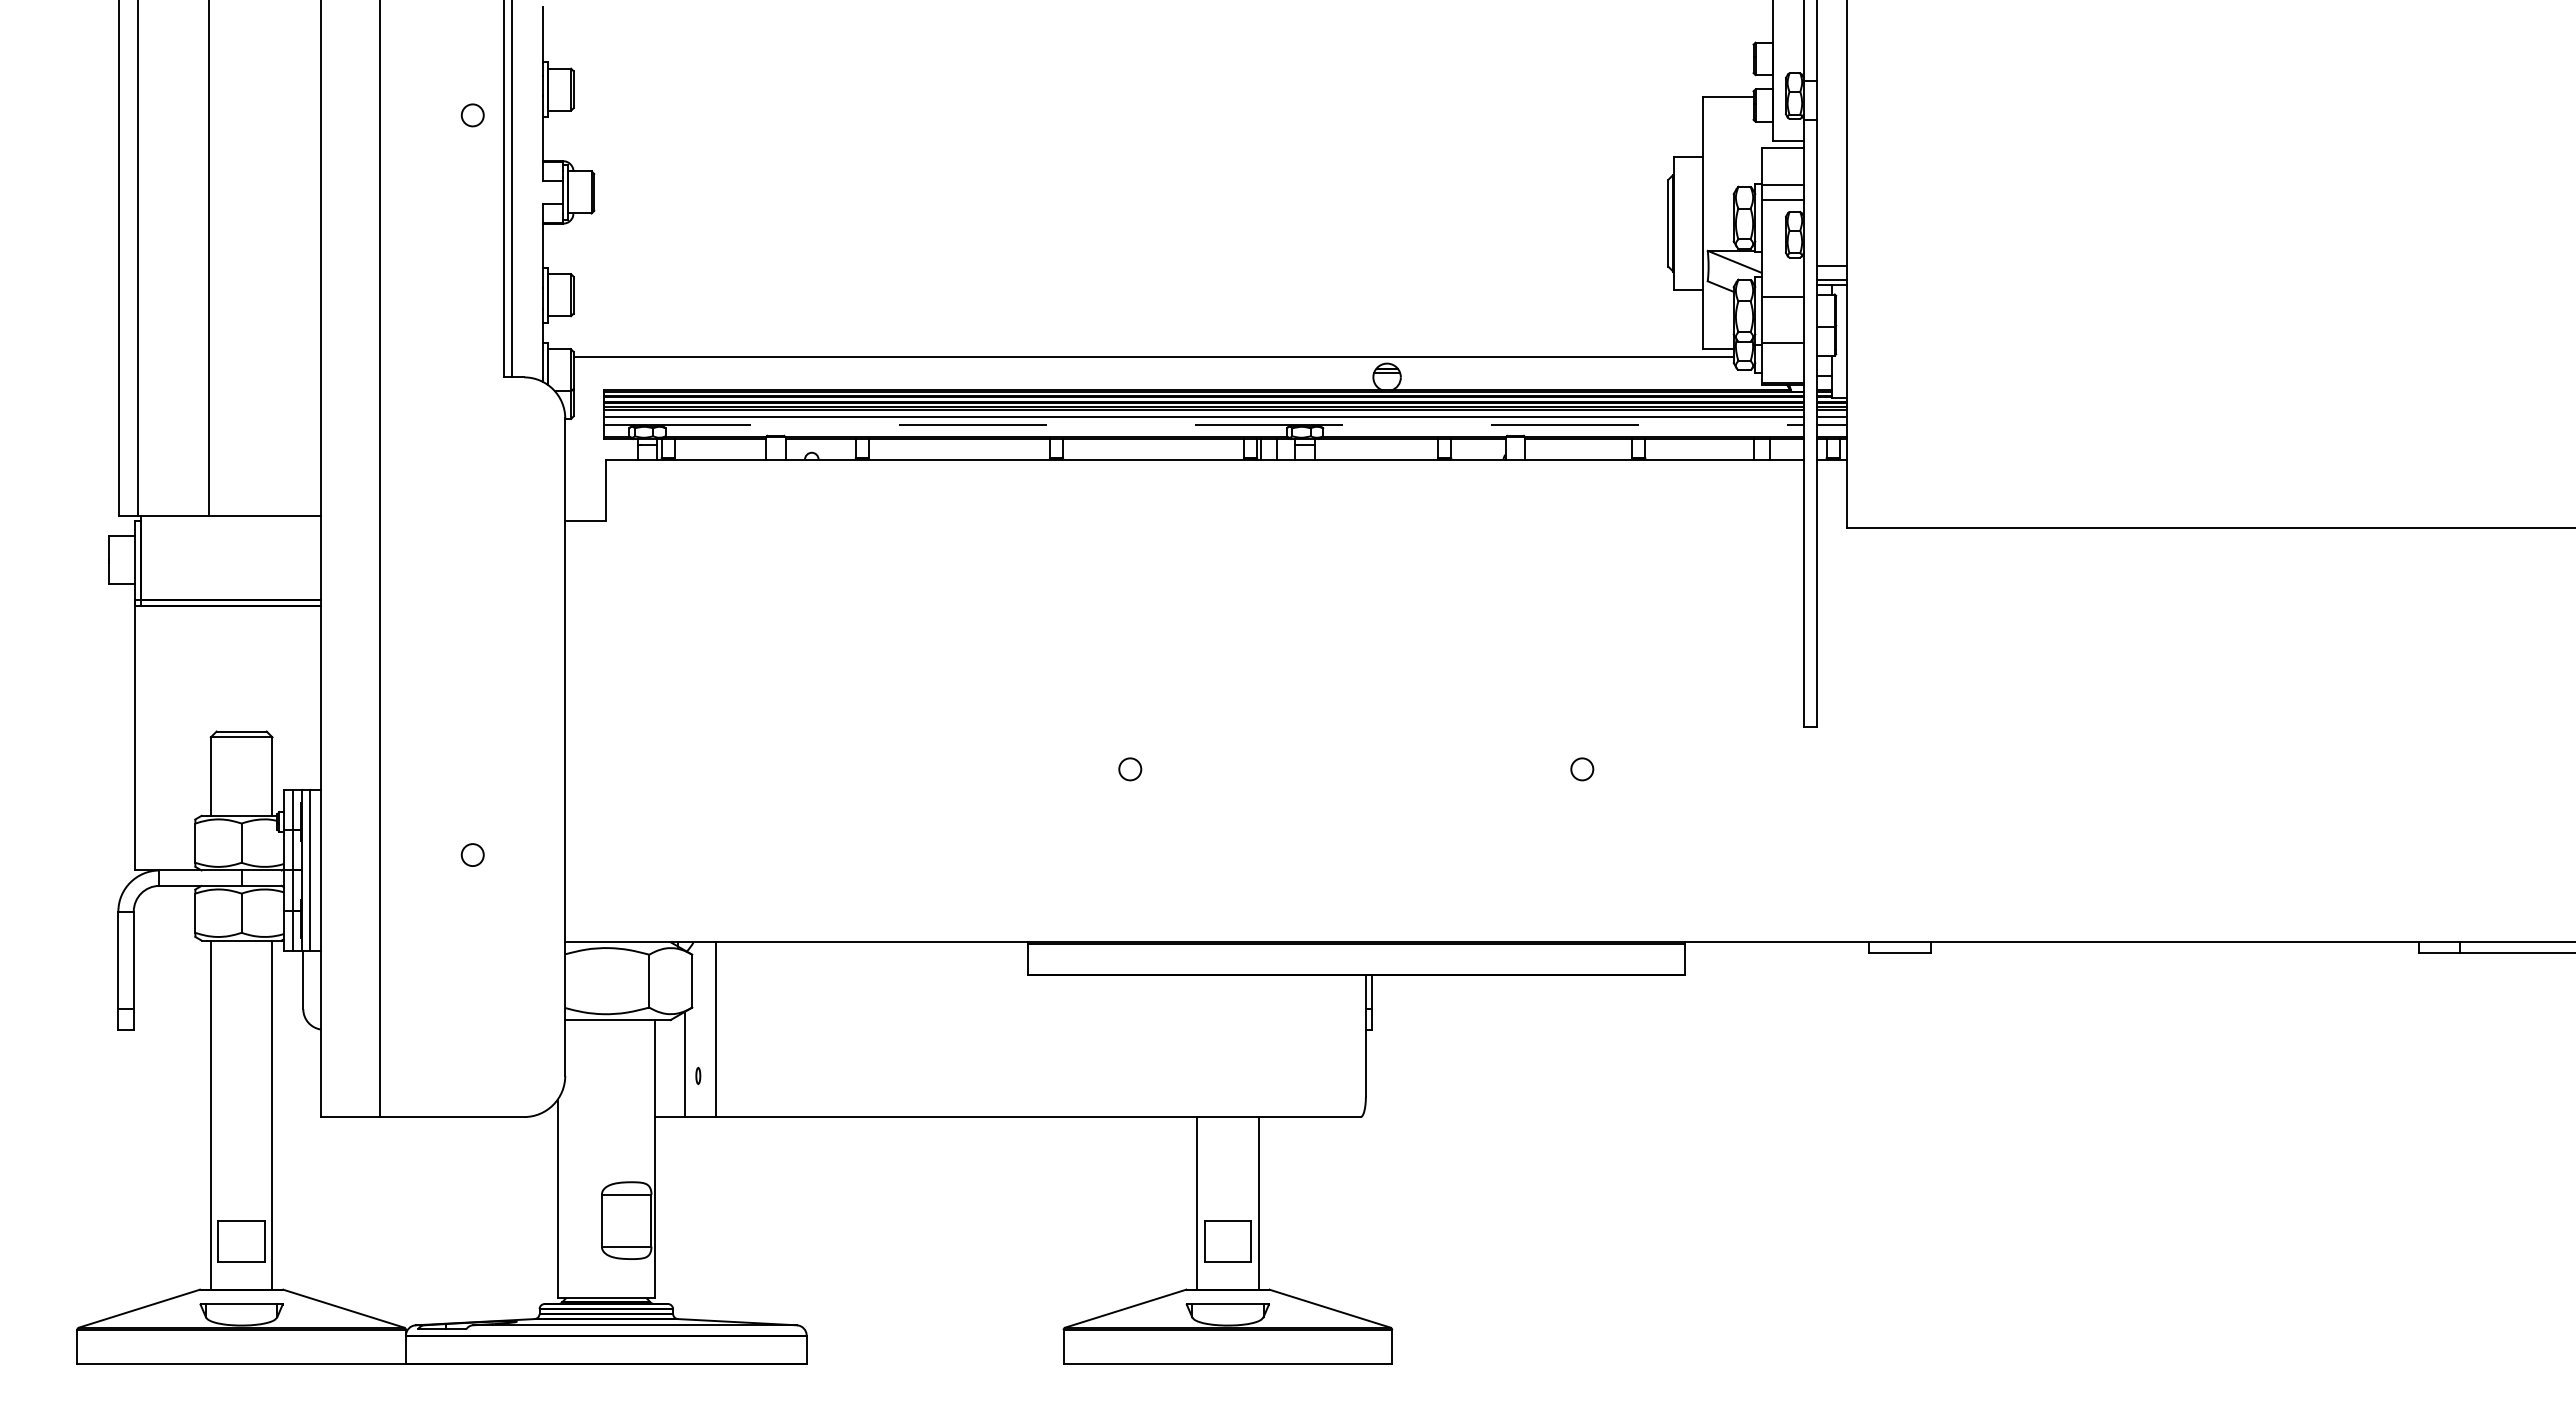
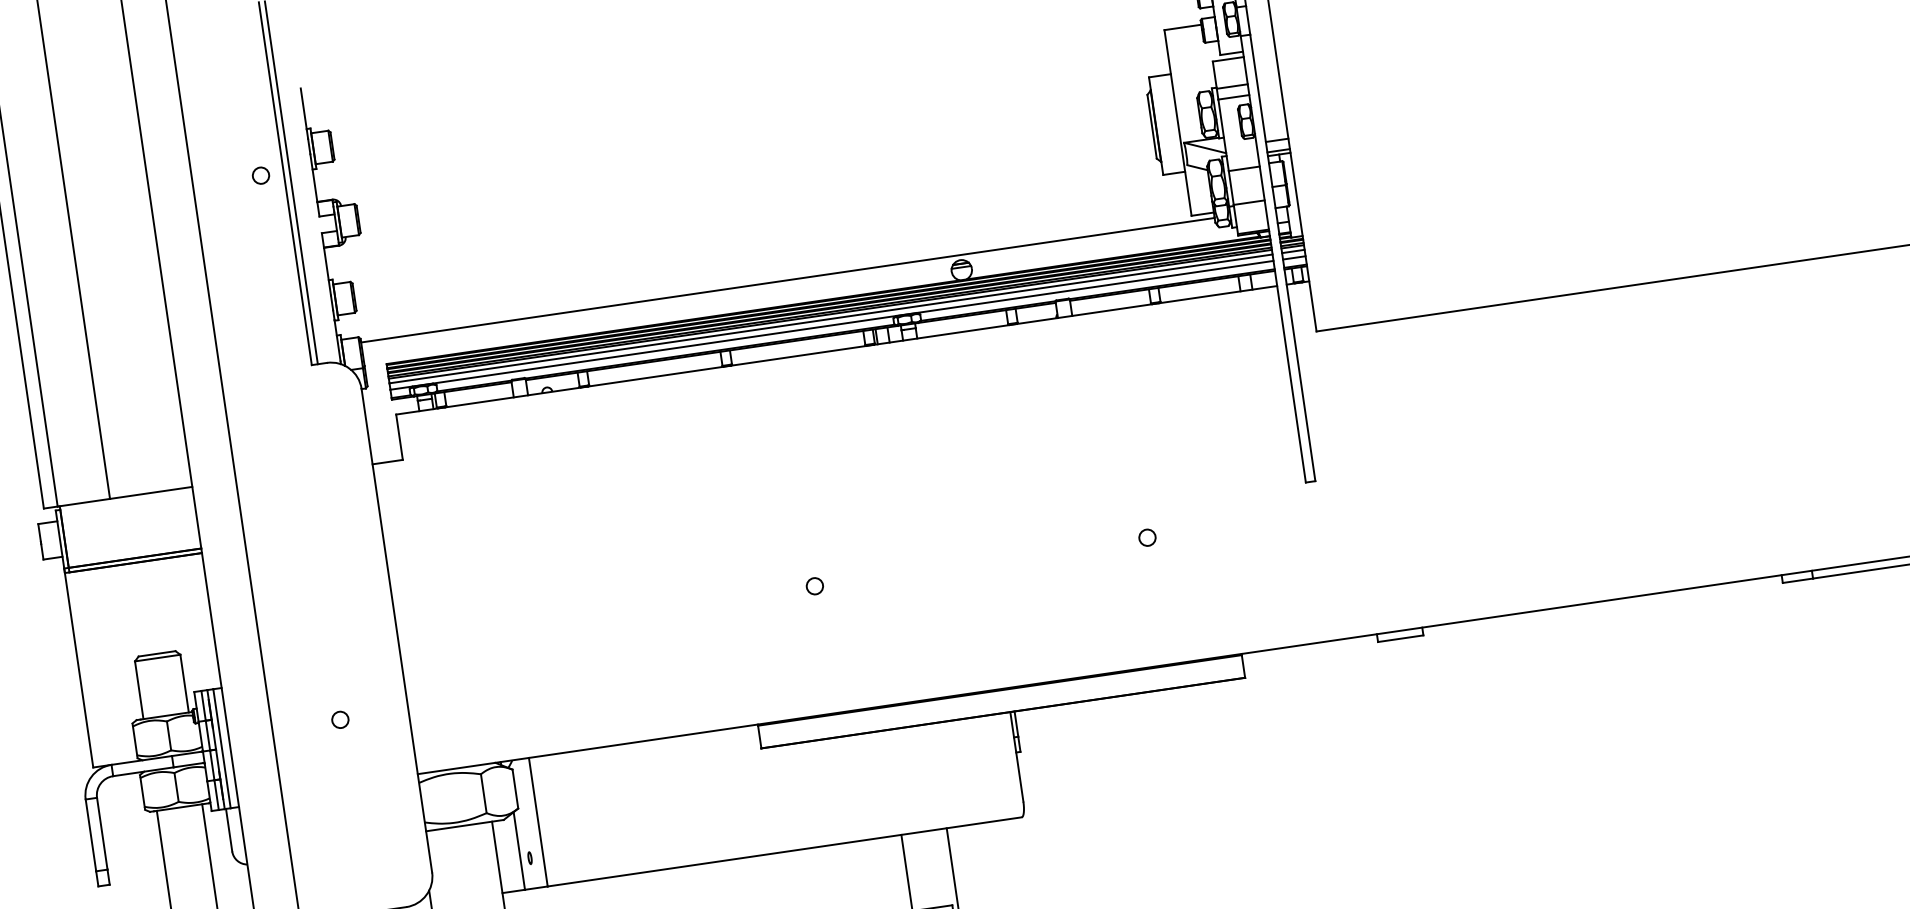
line: (1204, 425) -> (832, 325), dashed -> solid

